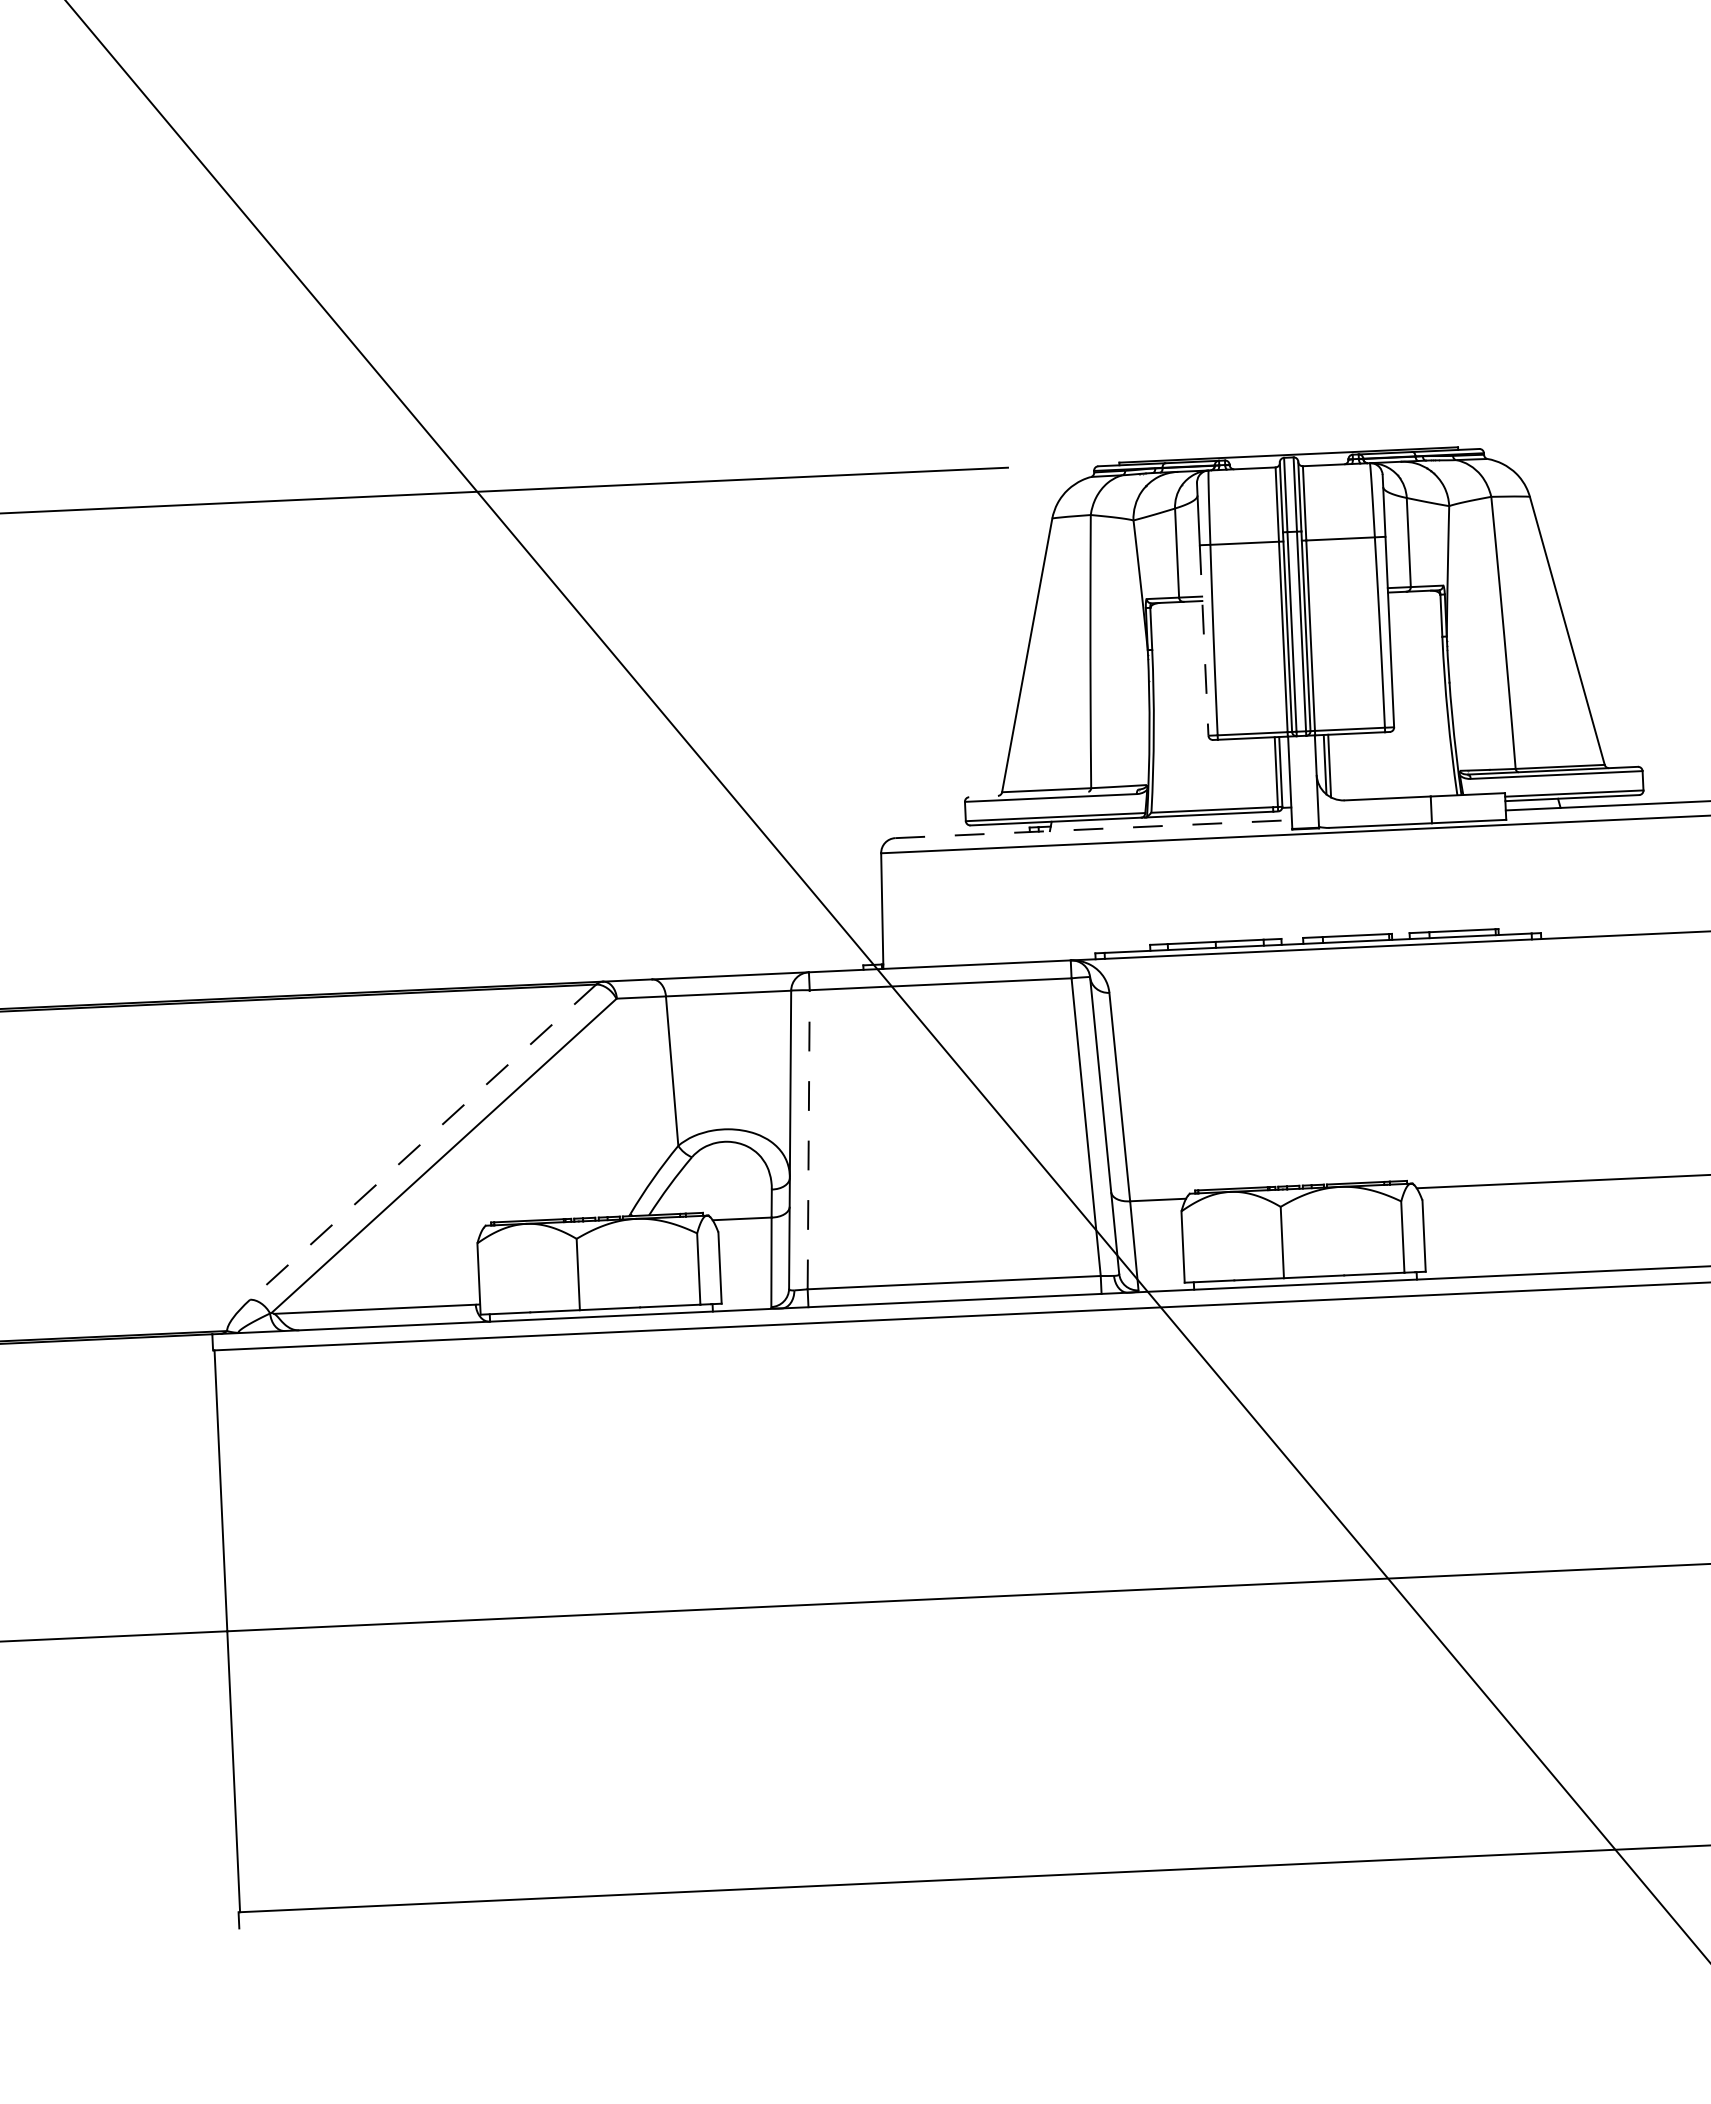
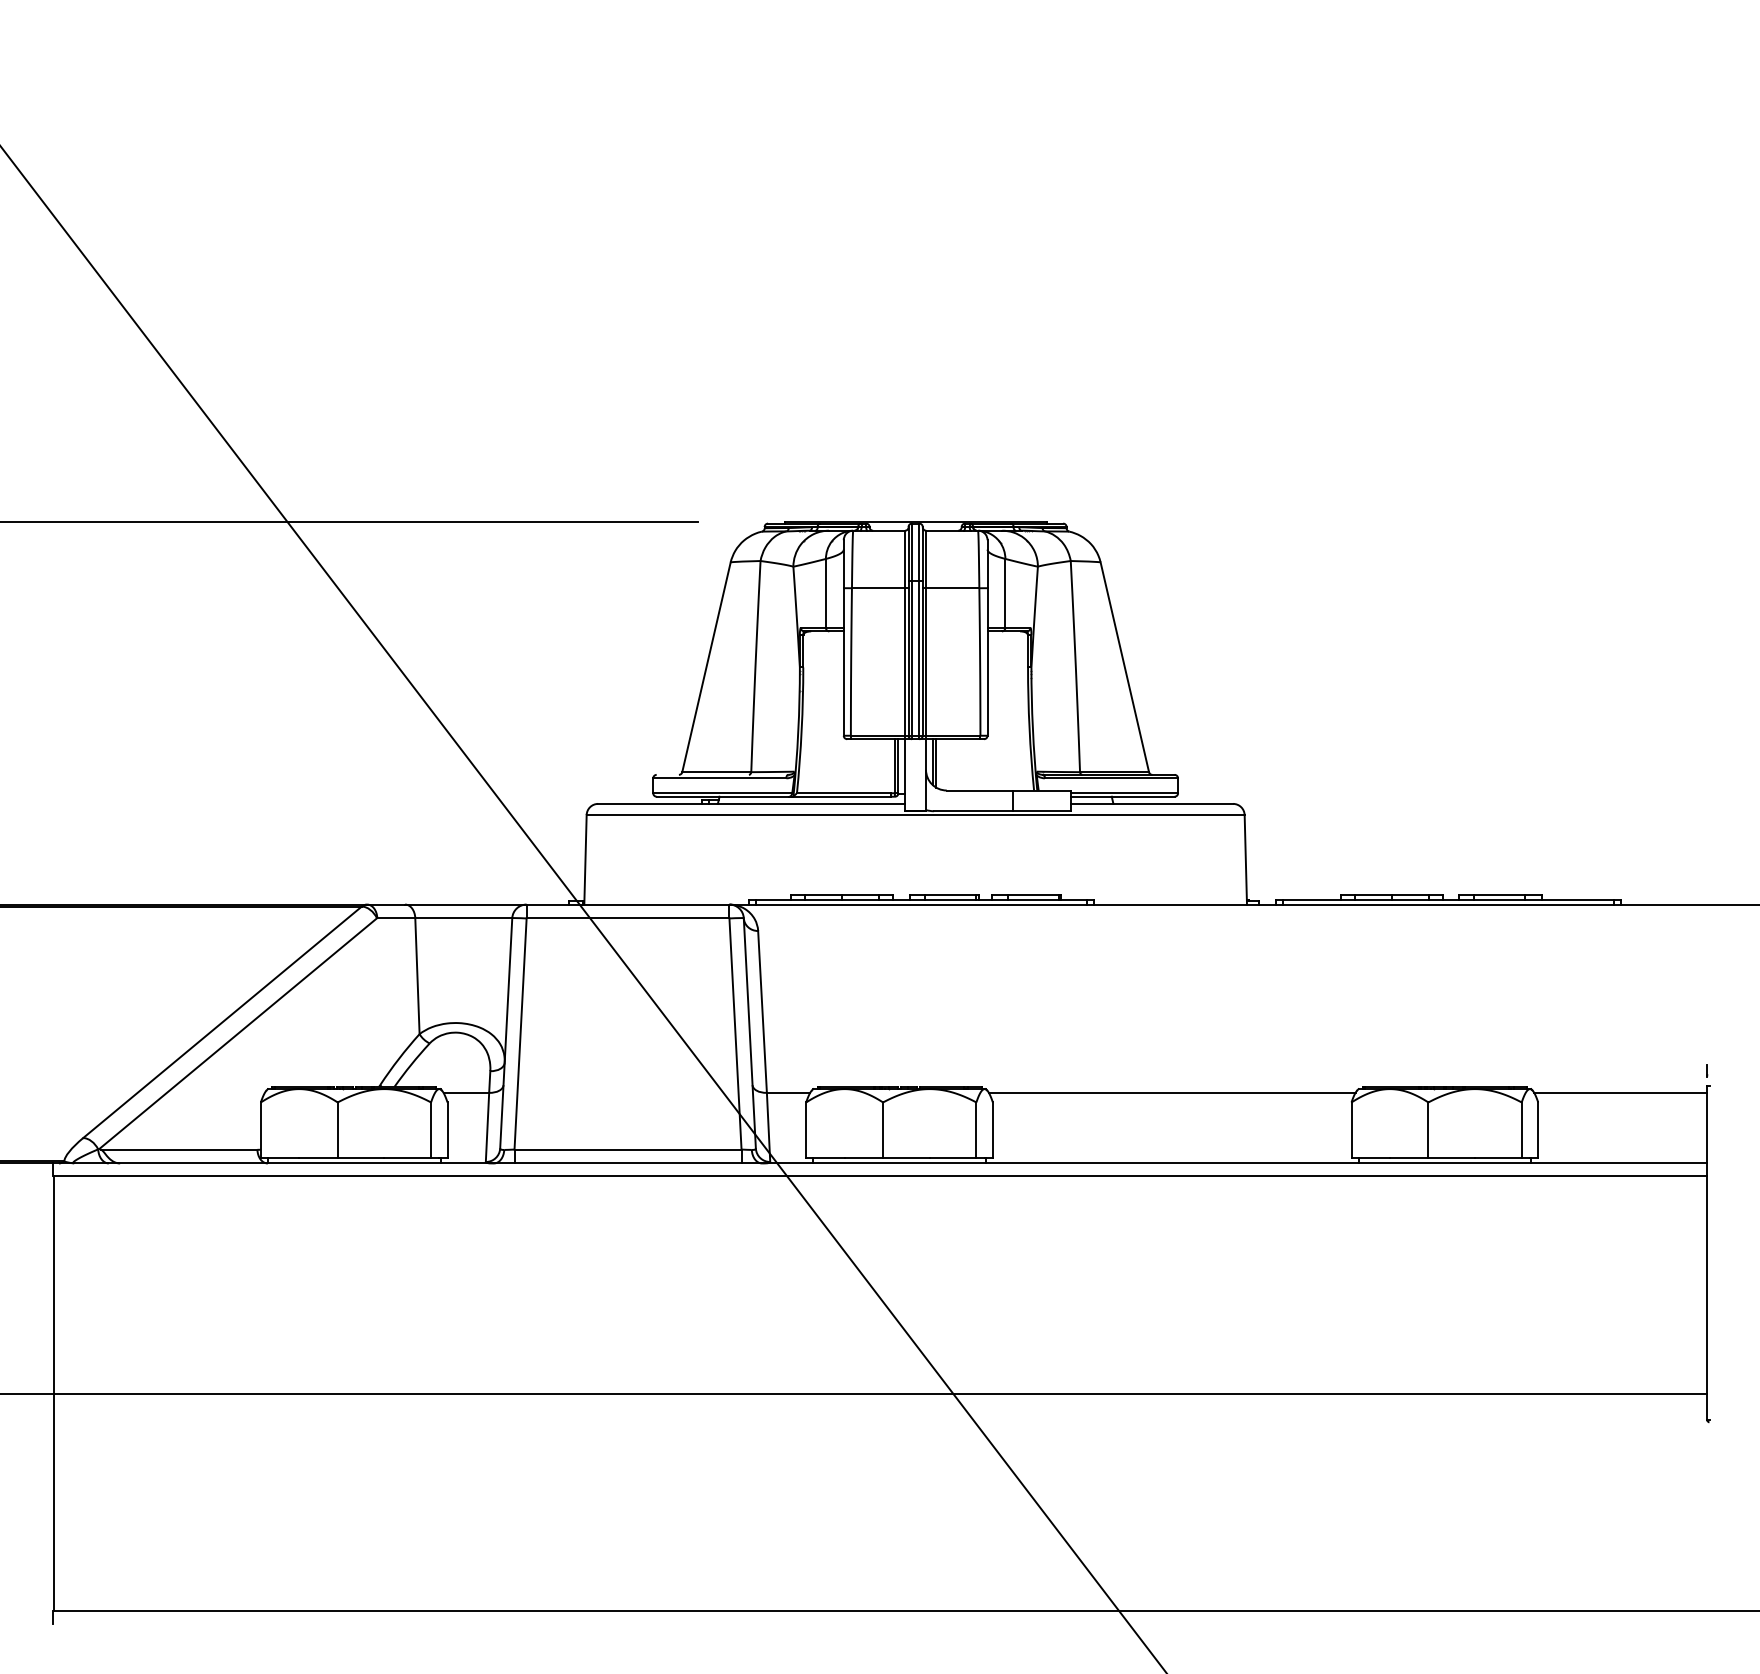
line: (1203, 641) -> (843, 662), dashed -> solid
line: (1093, 828) -> (751, 803), dashed -> solid
line: (808, 1140) -> (520, 1034), dashed -> solid
line: (423, 1142) -> (222, 1022), dashed -> solid

